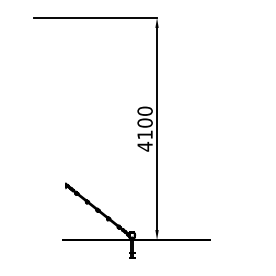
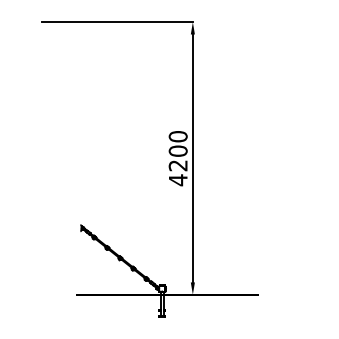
text: (144, 134) -> (177, 165), 4100 -> 4200

